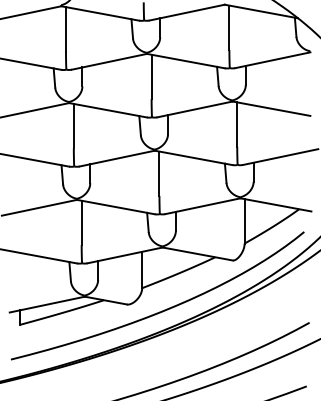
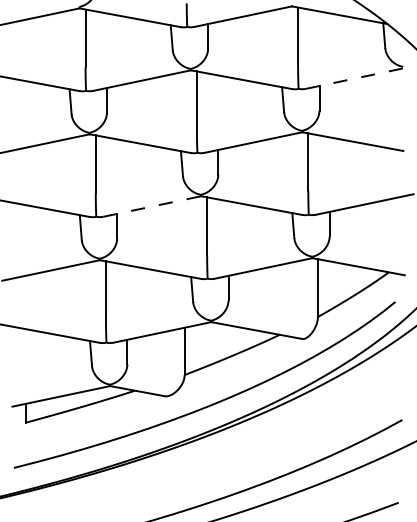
line: (273, 60) -> (355, 78), solid -> dashed
line: (117, 158) -> (152, 206), solid -> dashed

